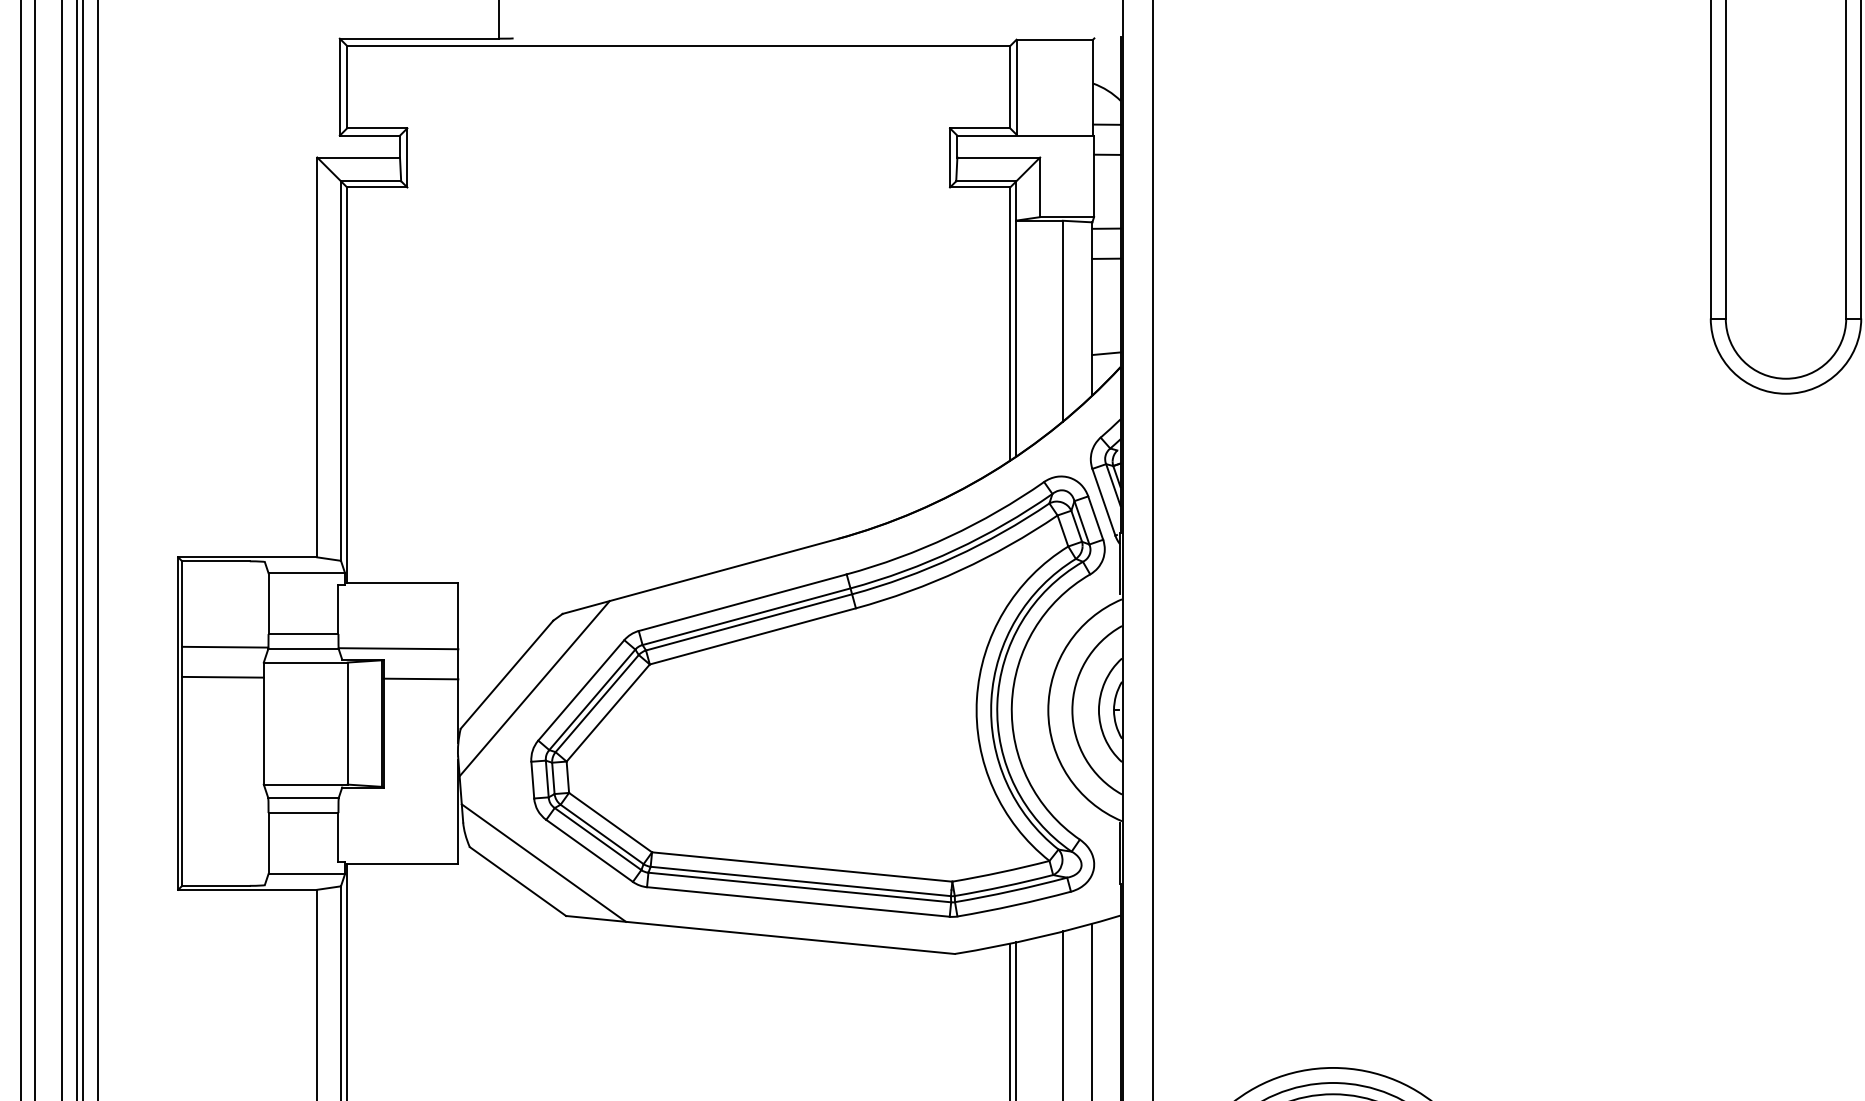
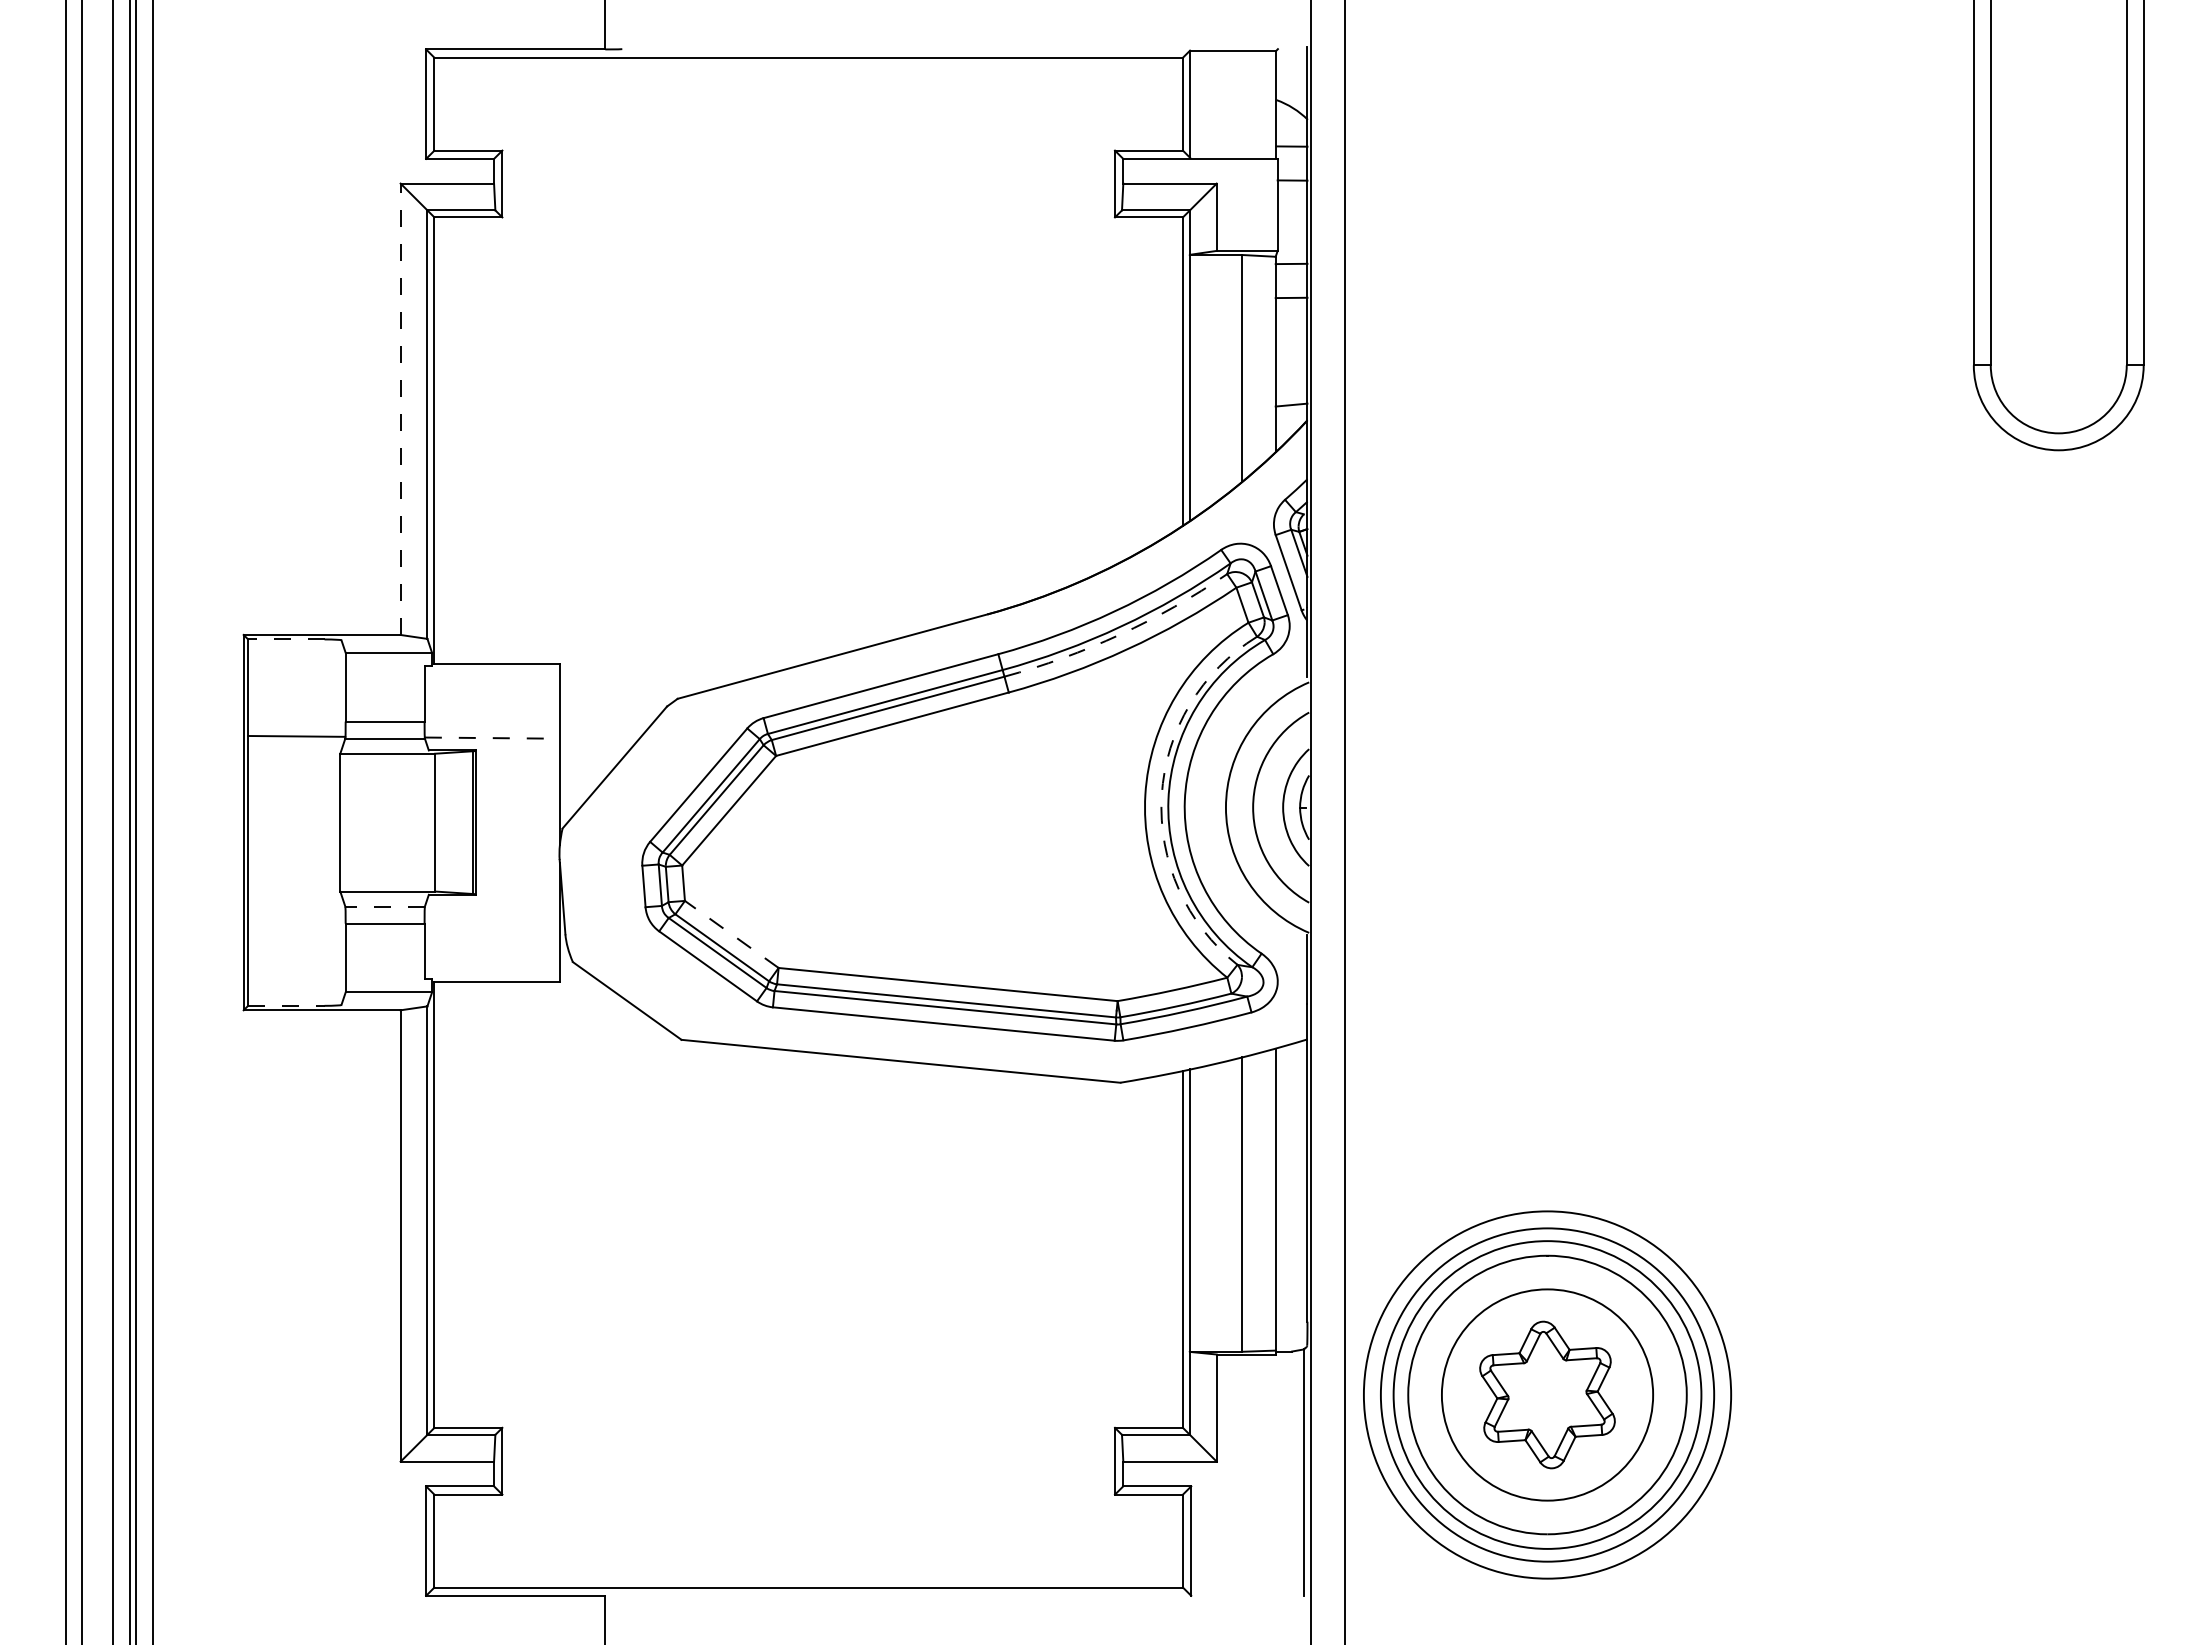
line: (317, 357) -> (400, 409), solid -> dashed
arc: (954, 556) -> (1120, 634), solid -> dashed
line: (215, 561) -> (285, 639), solid -> dashed
line: (398, 649) -> (492, 738), solid -> dashed
line: (223, 676) -> (294, 769), removed
line: (420, 678) -> (517, 771), removed
line: (534, 688) -> (645, 783), removed
arc: (991, 699) -> (1161, 795), solid -> dashed
line: (303, 797) -> (385, 906), solid -> dashed
line: (610, 822) -> (731, 934), solid -> dashed
line: (543, 862) -> (656, 979), removed
line: (216, 885) -> (286, 1005), solid -> dashed

